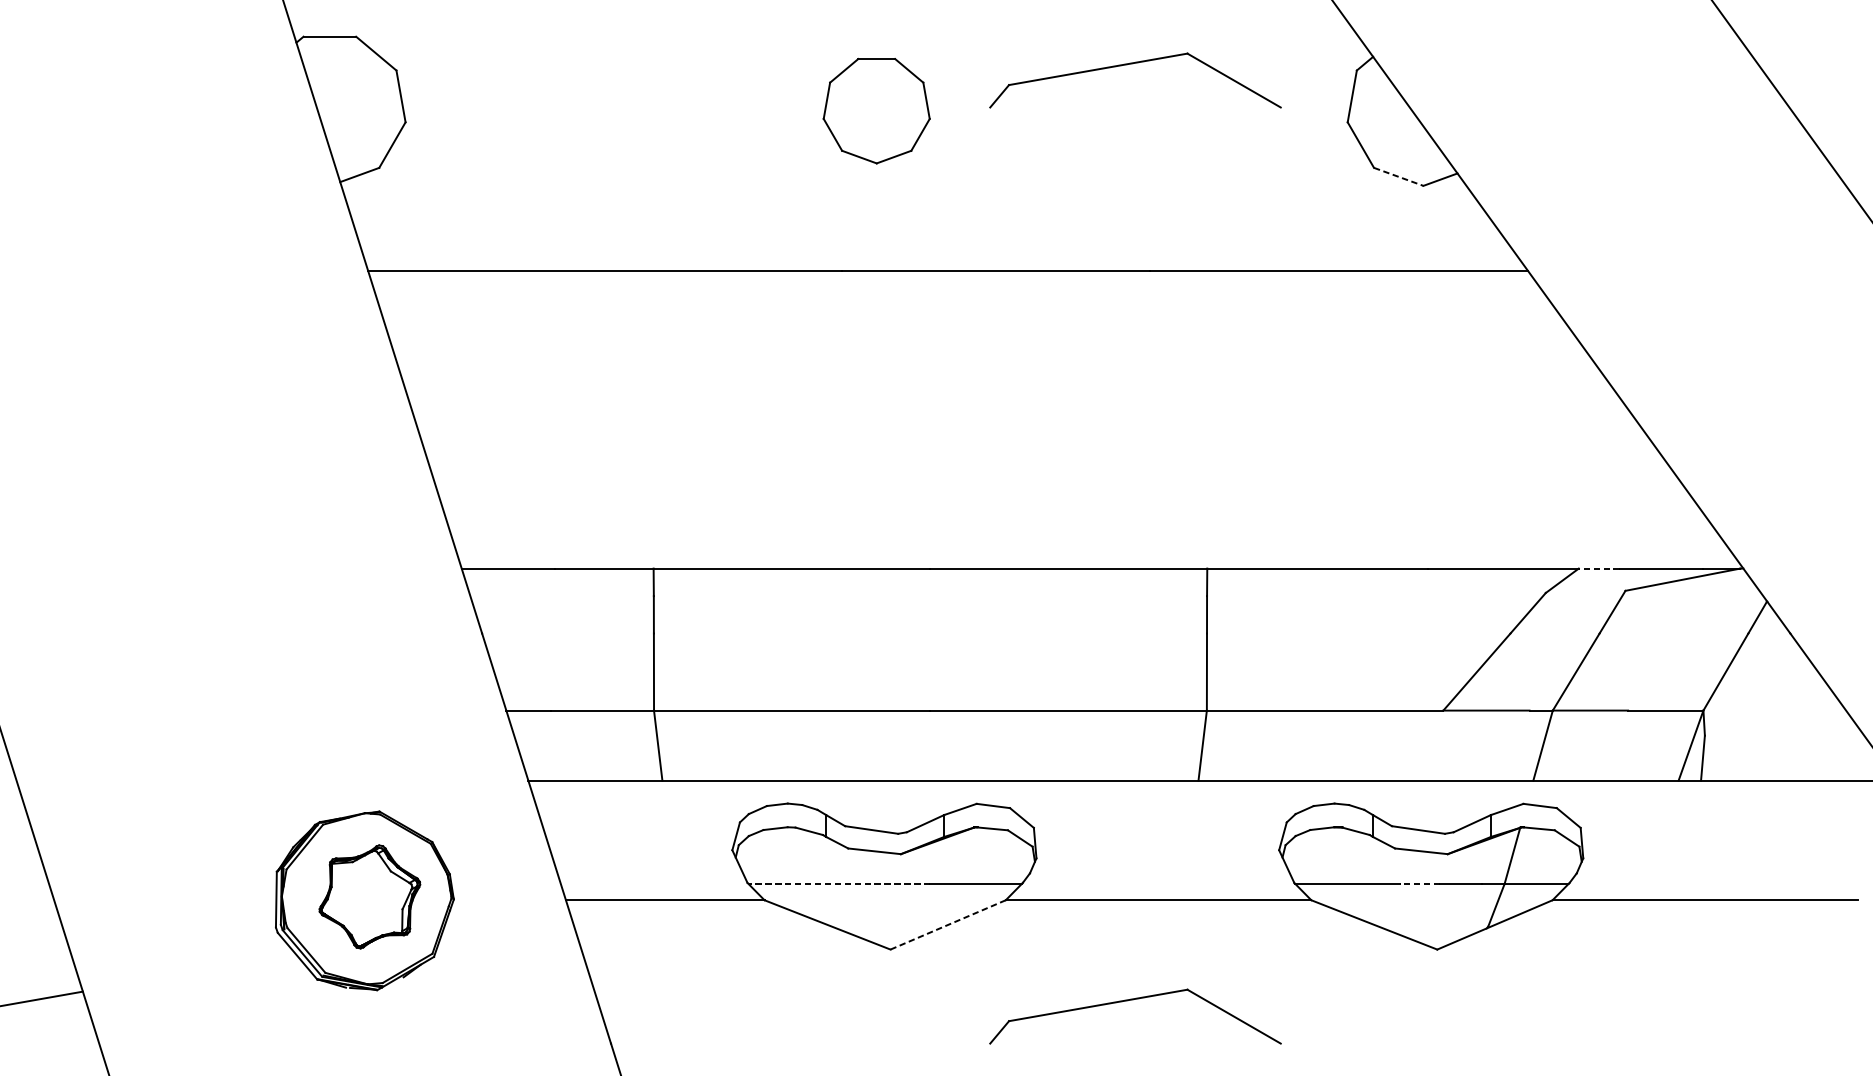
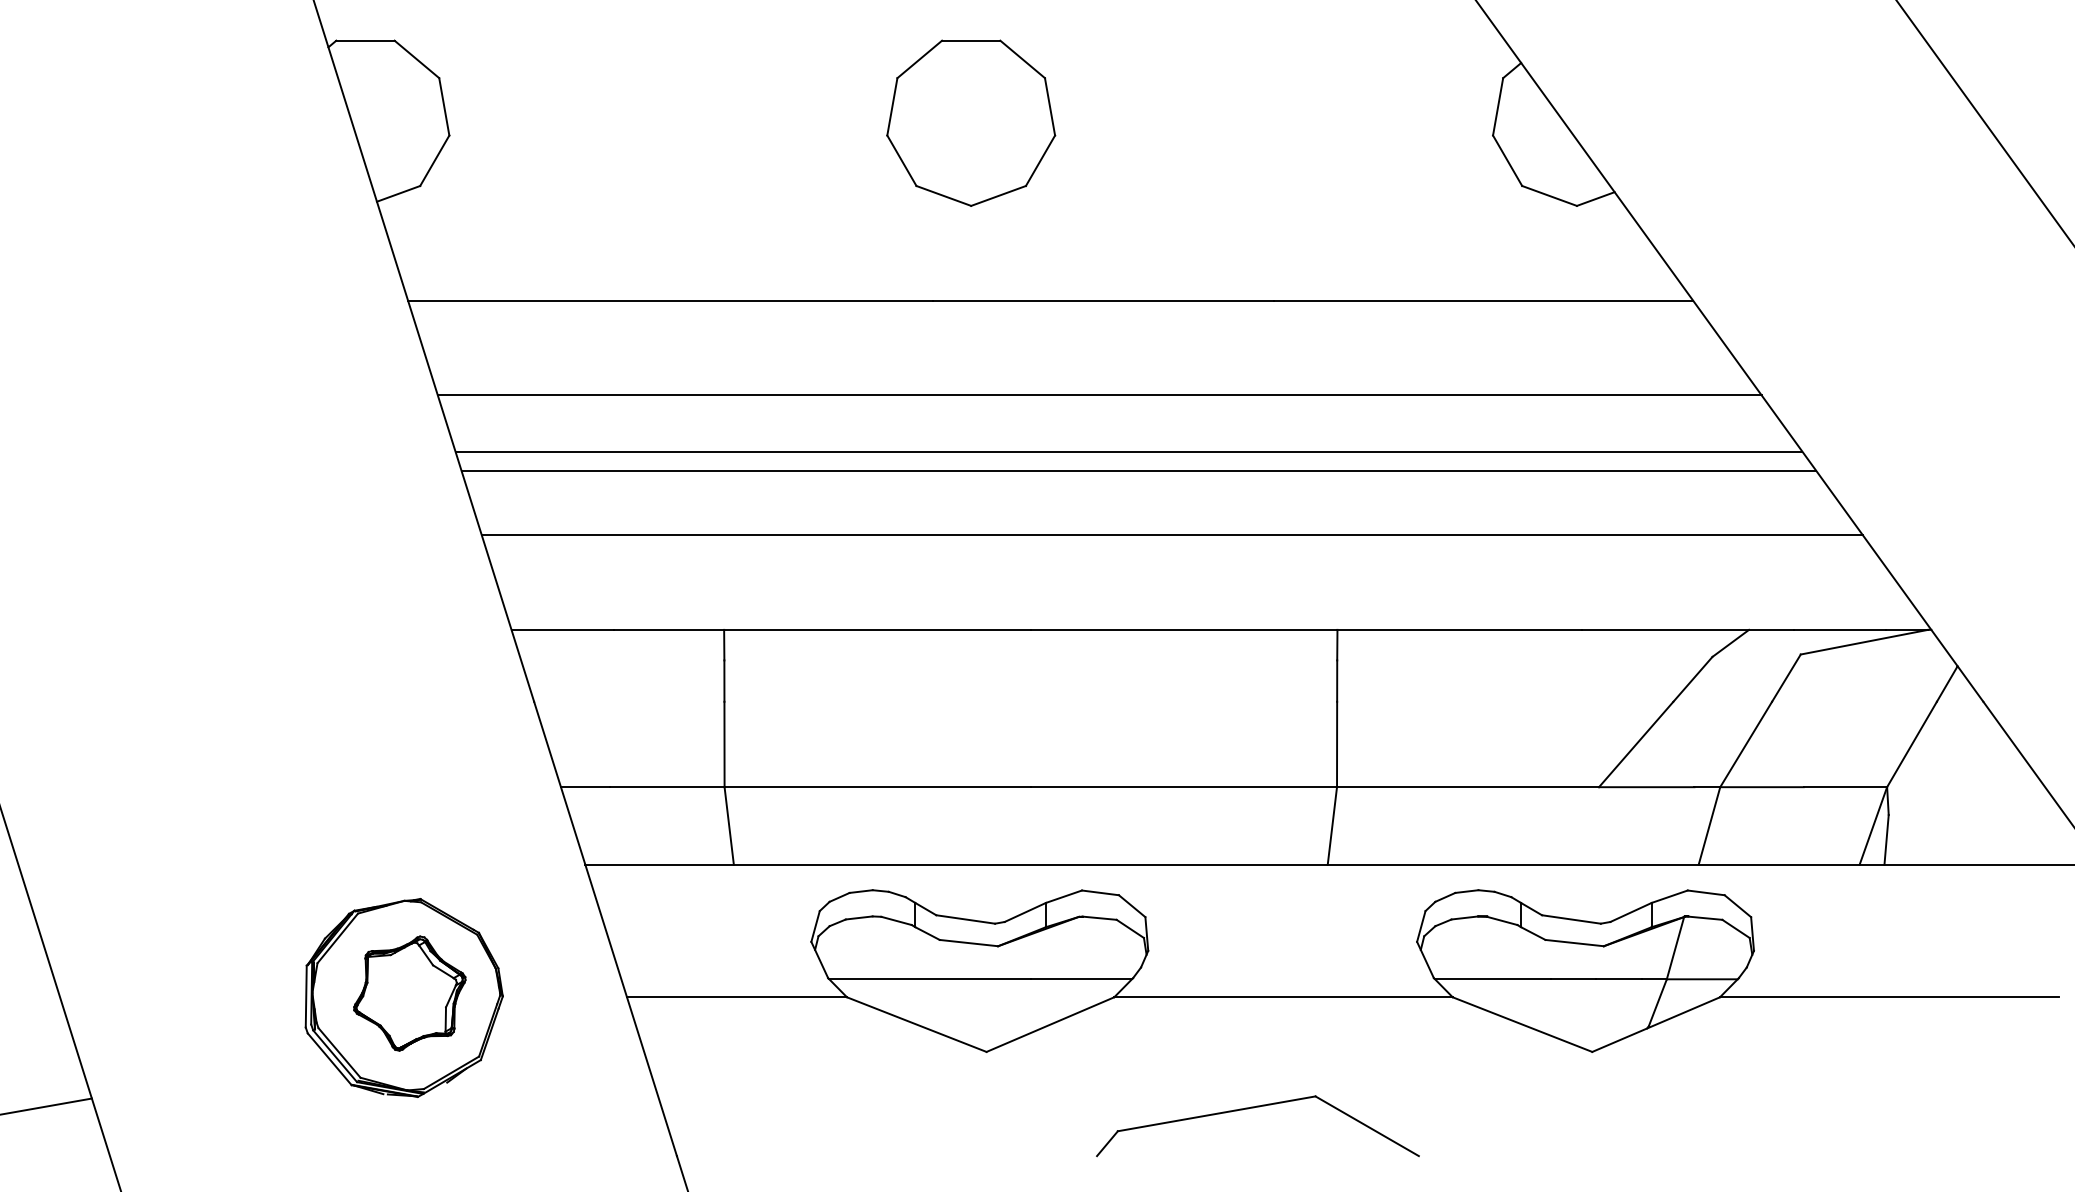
part: (1132, 64) -> (1254, 71), removed
part: (876, 110) -> (971, 122), size x1.43
line: (1399, 177) -> (1550, 196), dashed -> solid
line: (992, 357) -> (1099, 395), added
line: (1018, 407) -> (1128, 451), added
line: (1027, 424) -> (1138, 470), added
line: (1057, 483) -> (1171, 535), added
line: (1599, 568) -> (1771, 629), dashed -> solid
line: (839, 884) -> (930, 979), dashed -> solid
line: (1419, 884) -> (1572, 979), dashed -> solid
line: (948, 924) -> (1050, 1024), dashed -> solid

